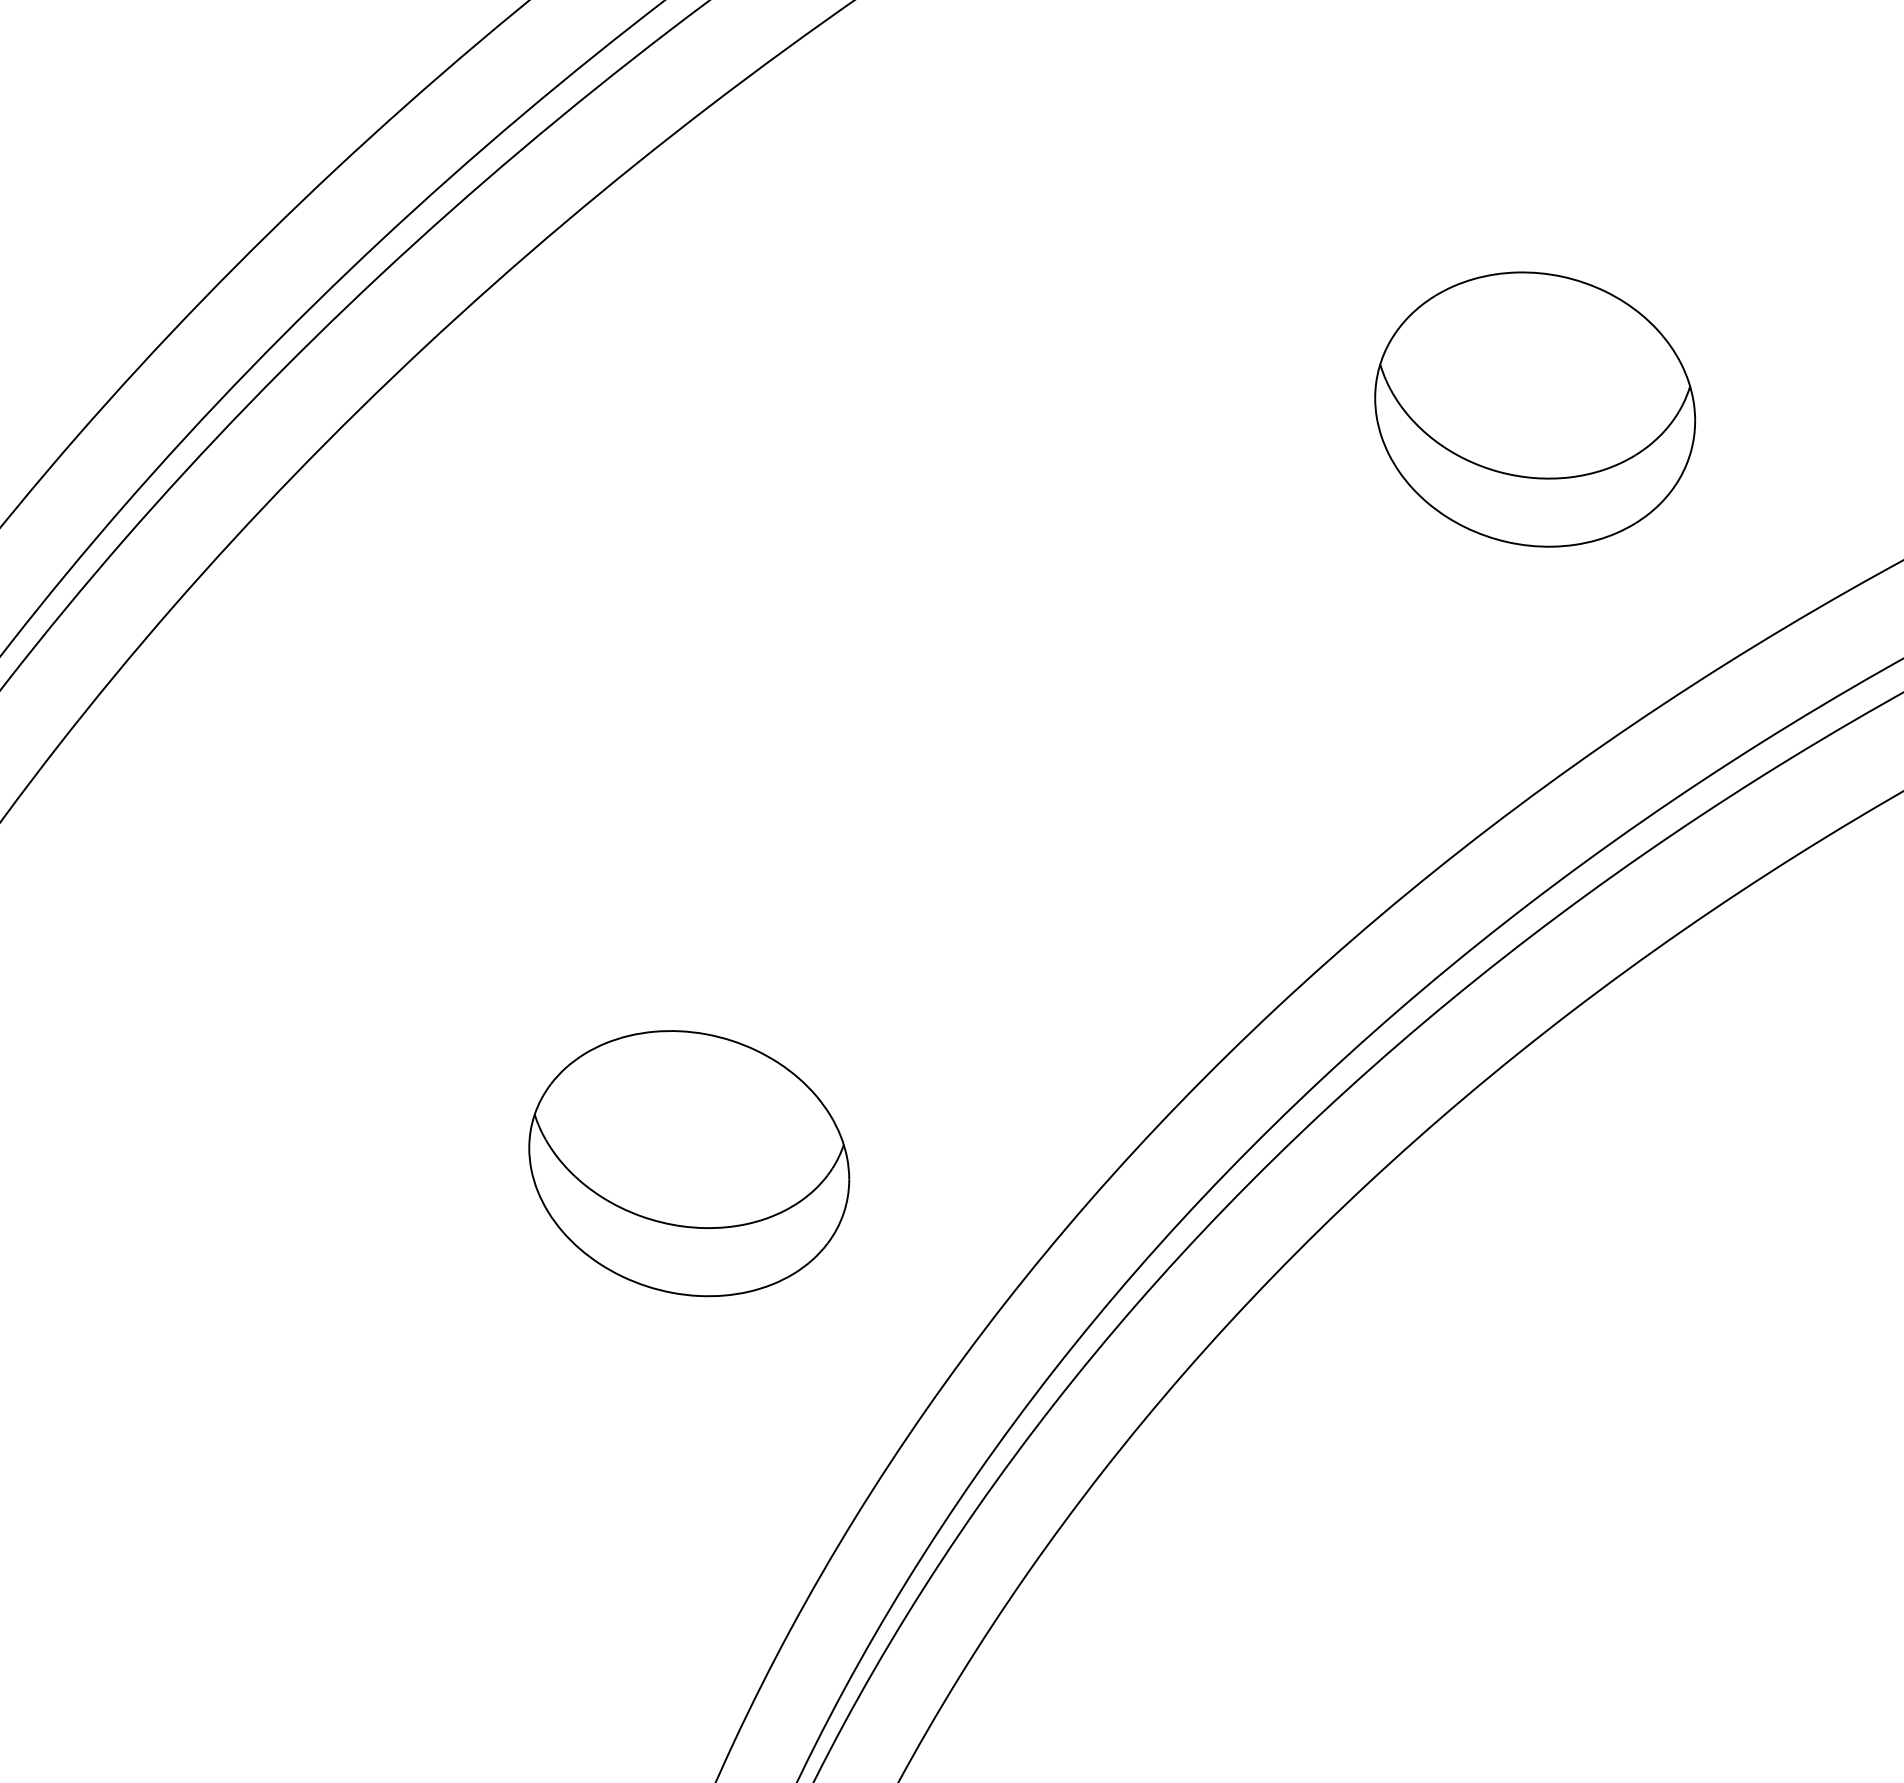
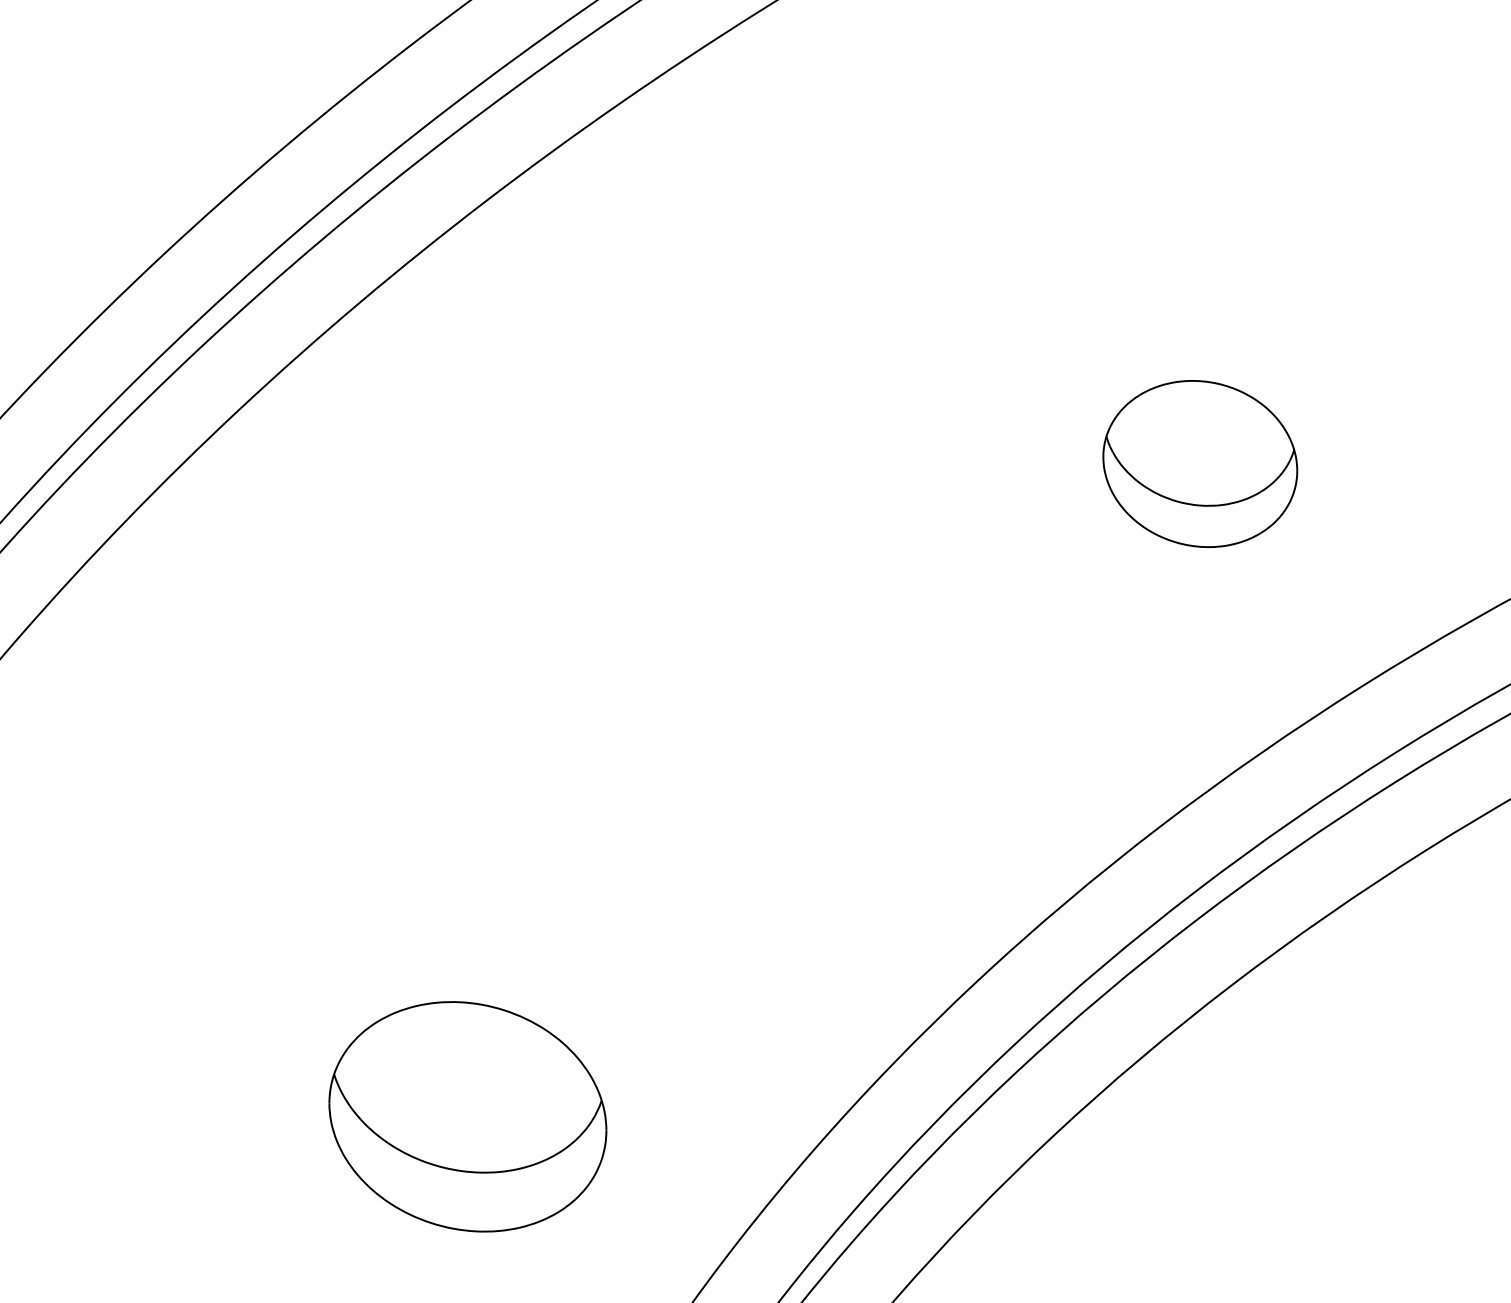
part: (1535, 409) -> (1200, 463), size x0.7

